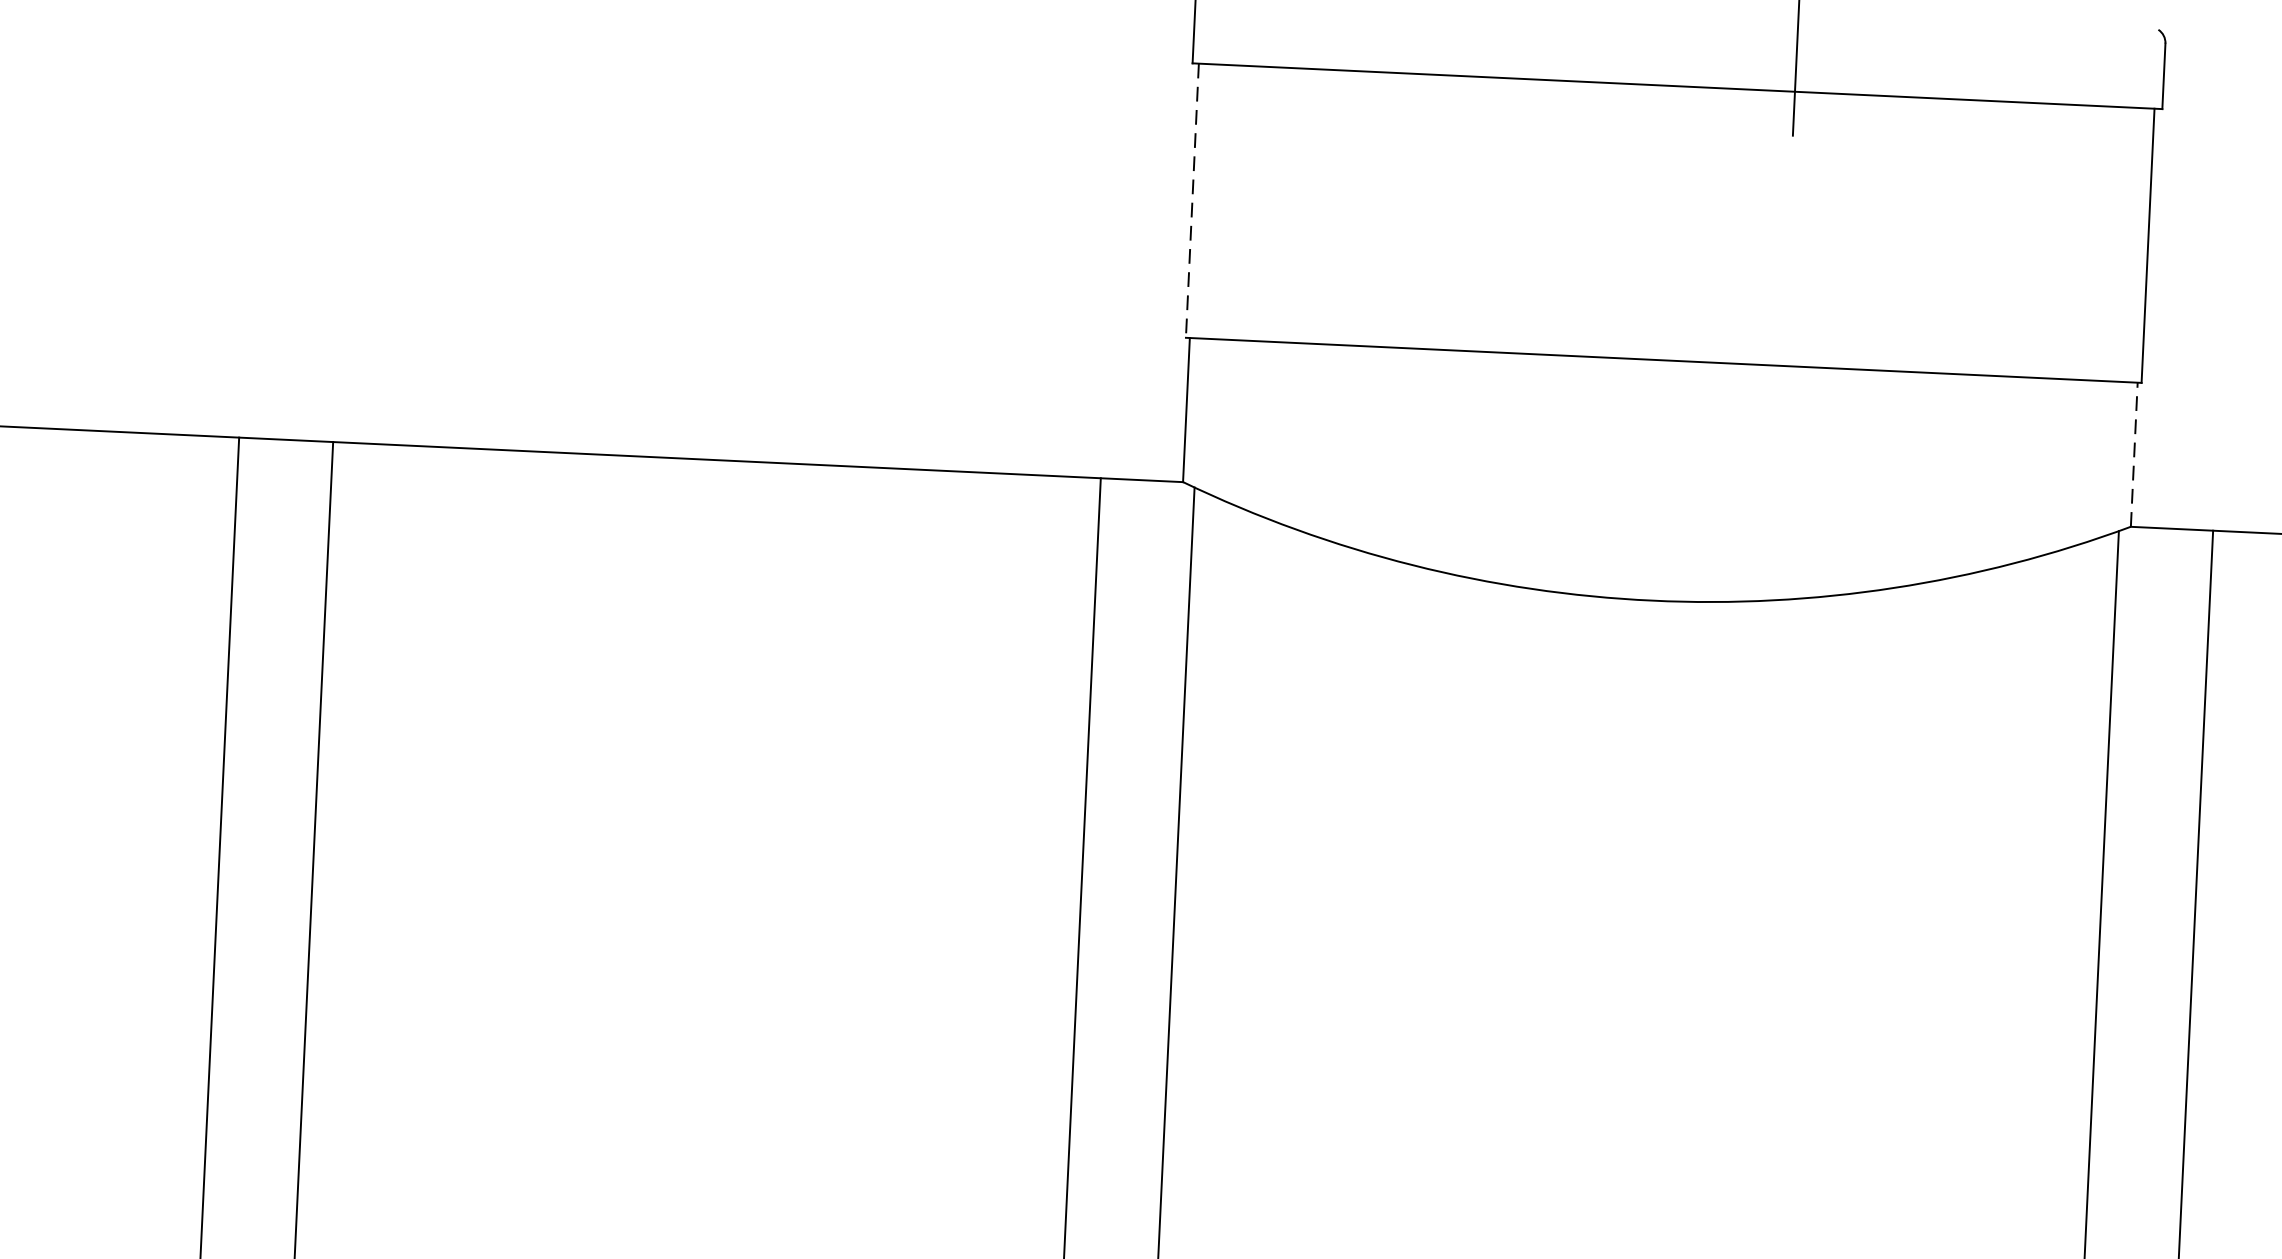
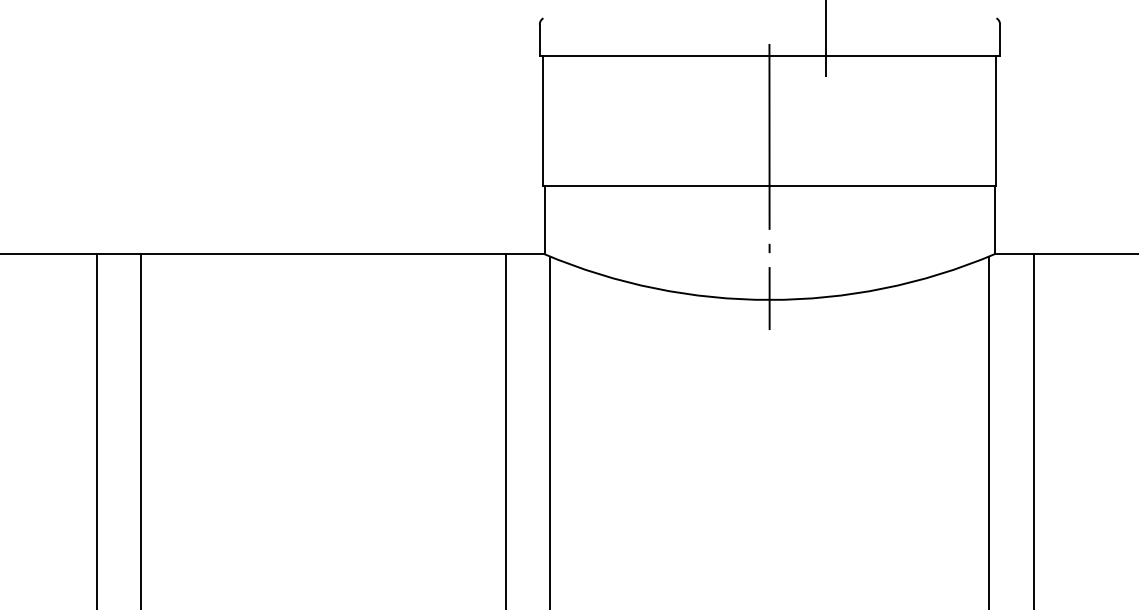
line: (1191, 202) -> (542, 121), dashed -> solid
line: (1663, 361) -> (769, 186), added
line: (2134, 453) -> (994, 219), dashed -> solid

